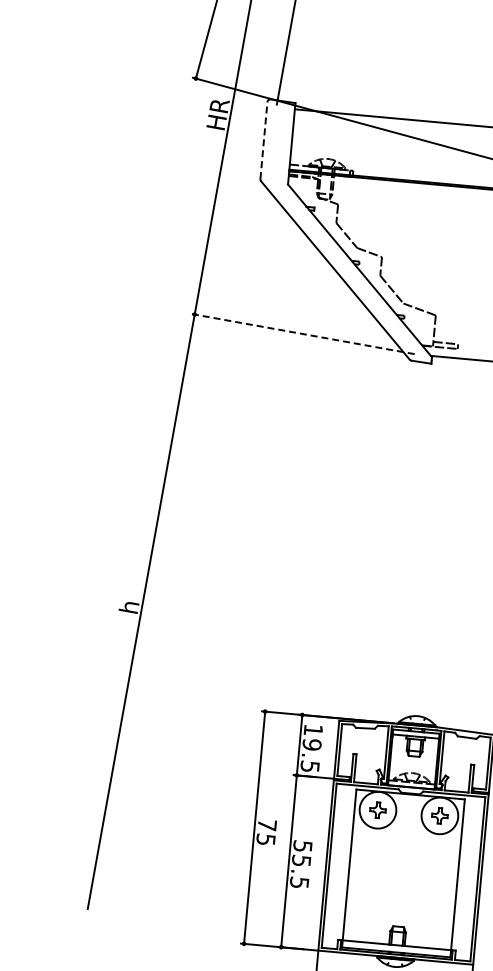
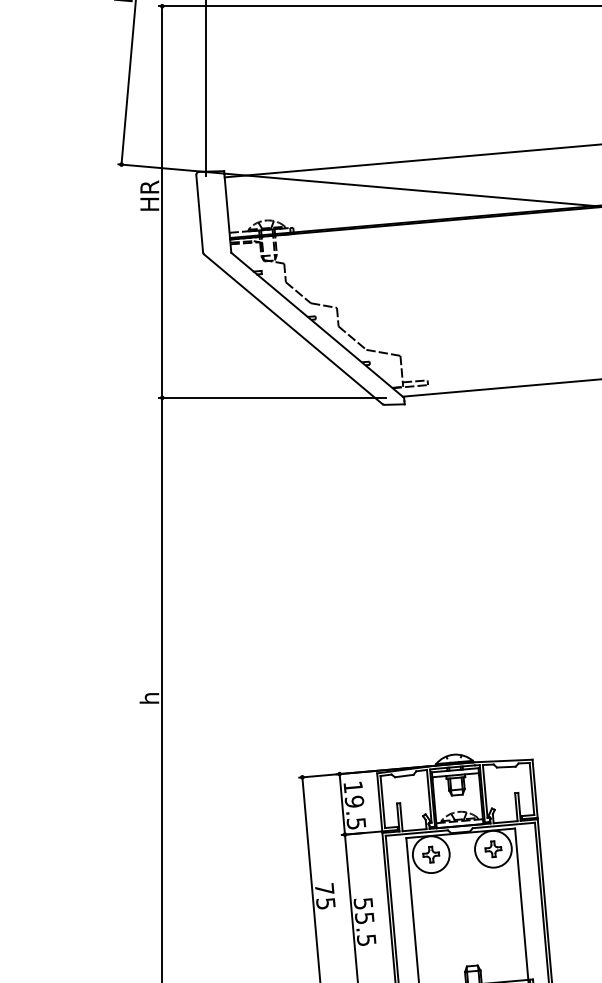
line: (263, 140) -> (199, 213), dashed -> solid
line: (302, 333) -> (272, 397), dashed -> solid

